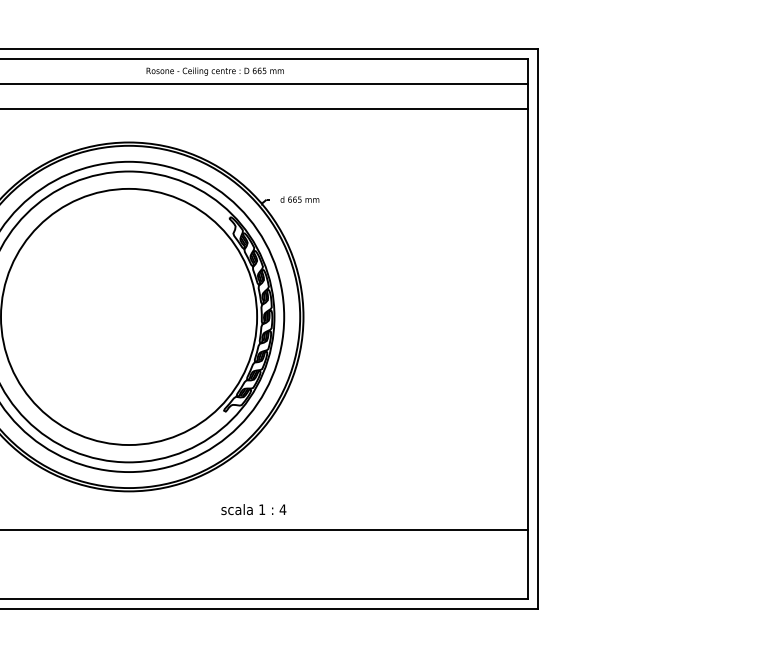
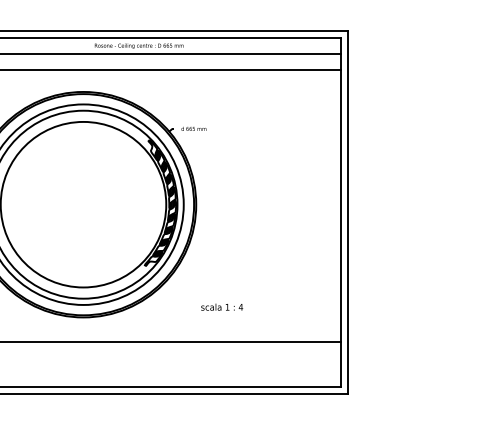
text: (254, 508) -> (222, 306), moved

